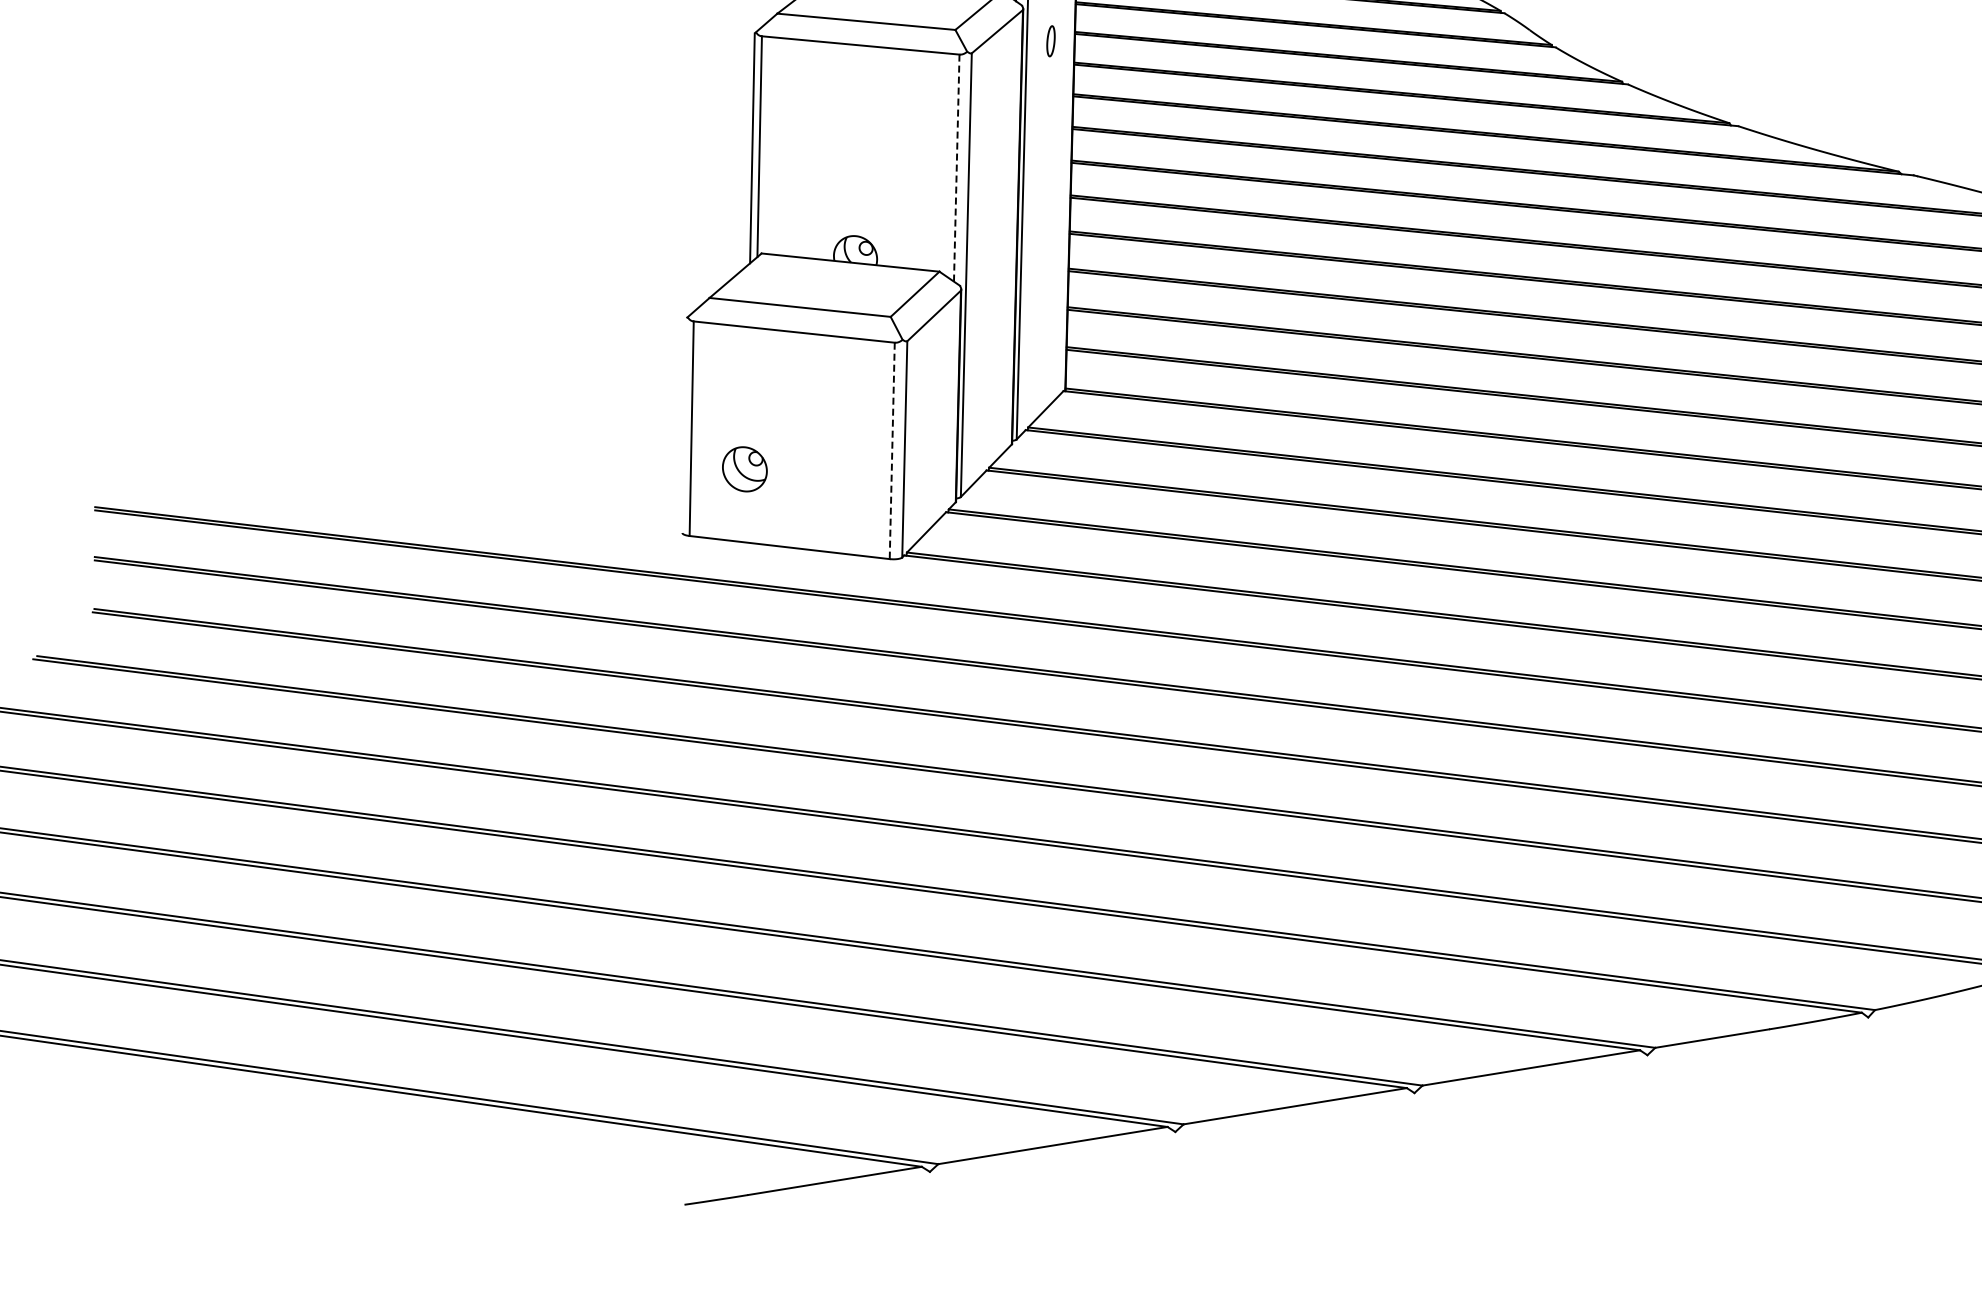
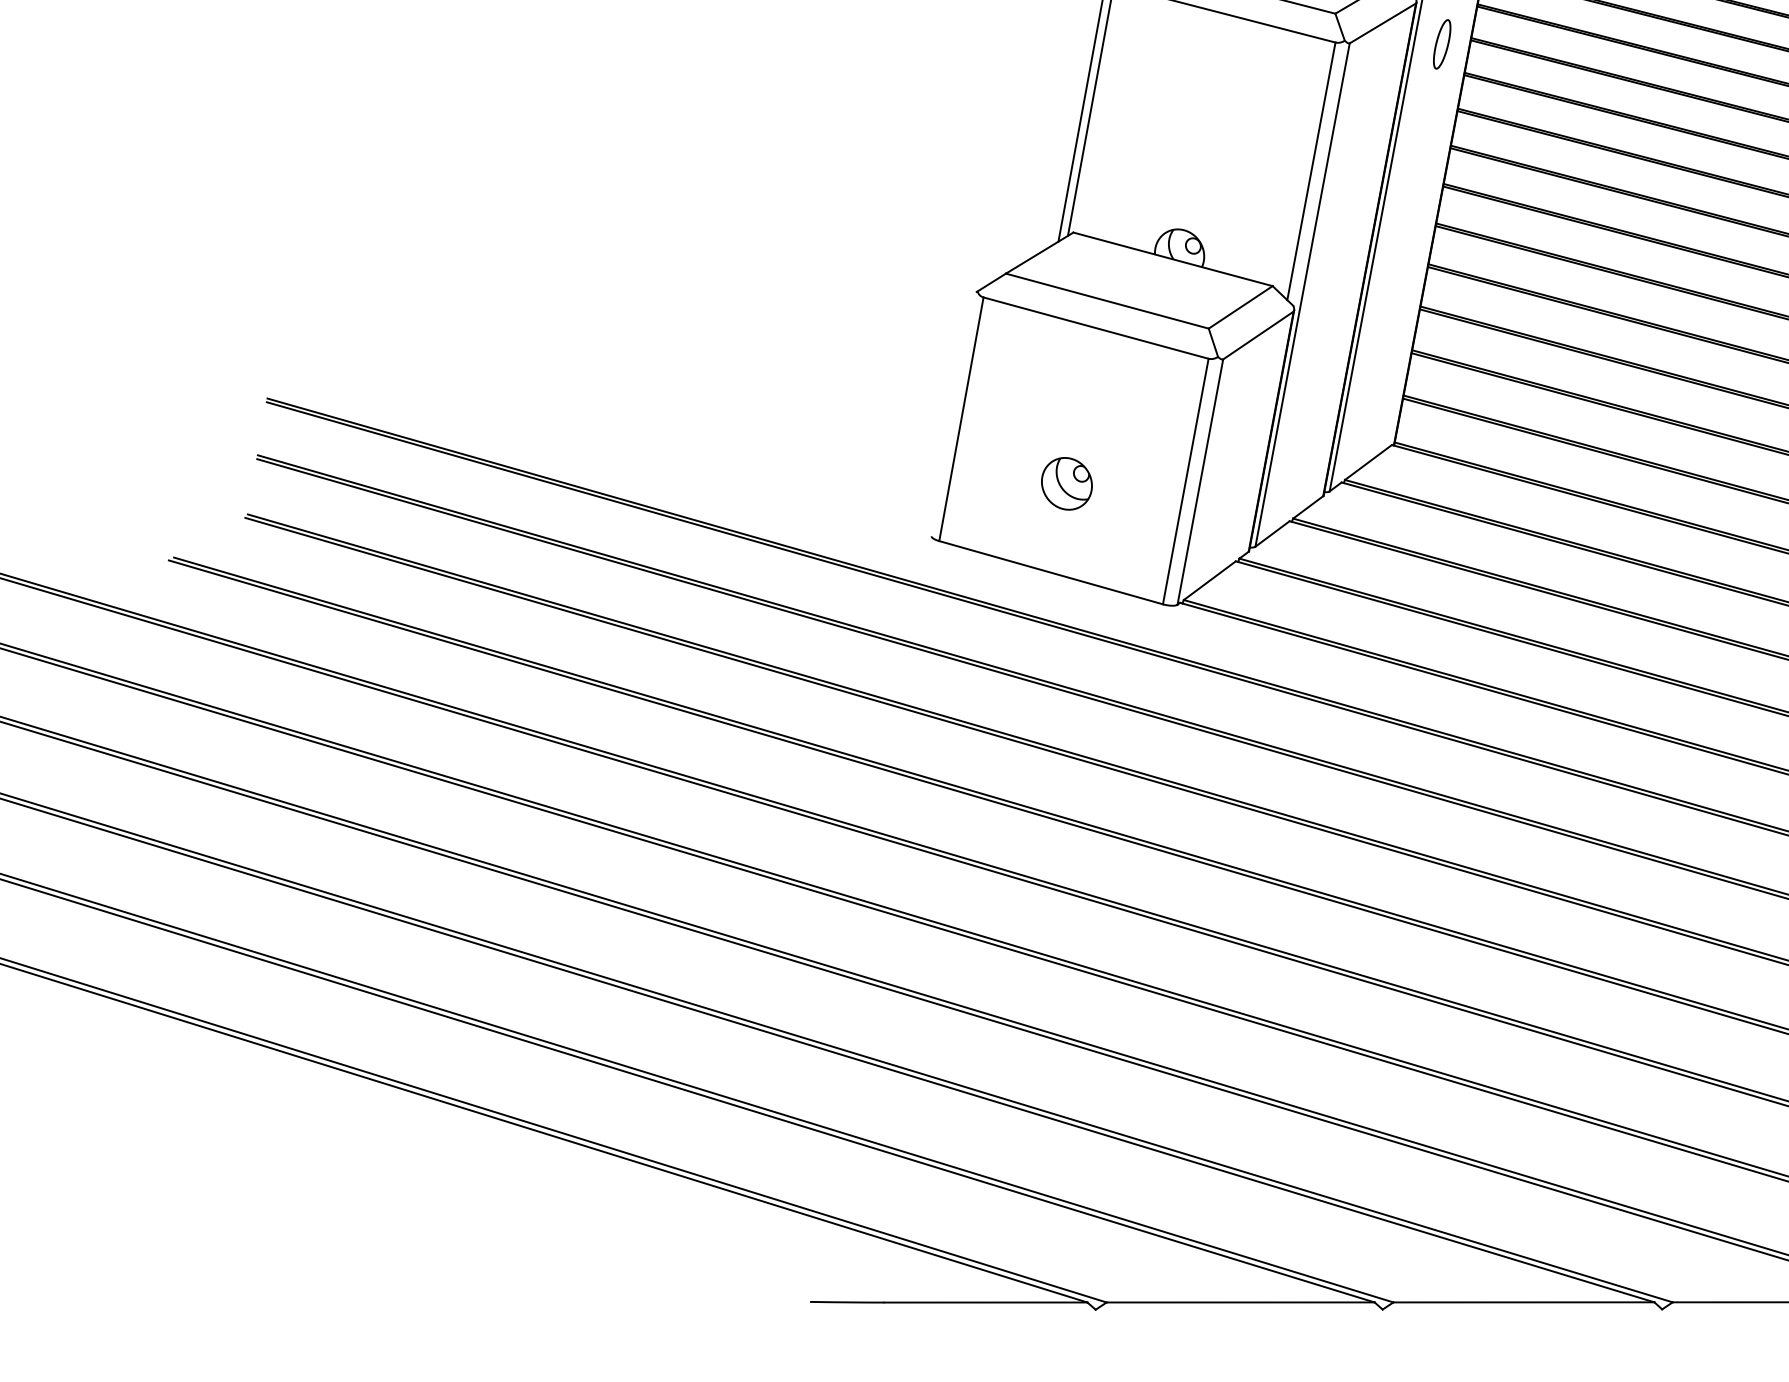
part: (1050, 40) -> (1441, 43), size x1.43
line: (956, 168) -> (1311, 171), dashed -> solid
line: (892, 451) -> (1185, 482), dashed -> solid
part: (744, 469) -> (1066, 483), moved

